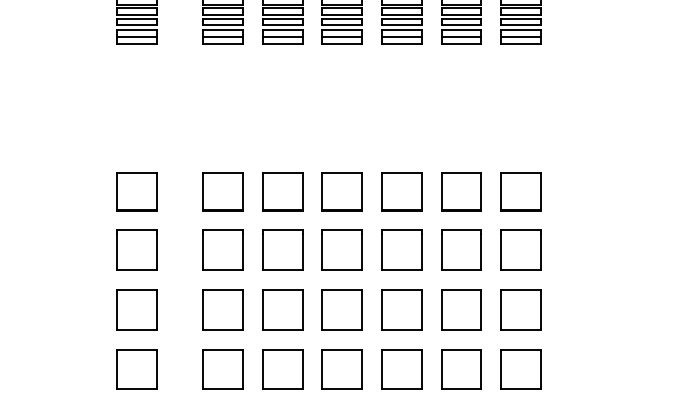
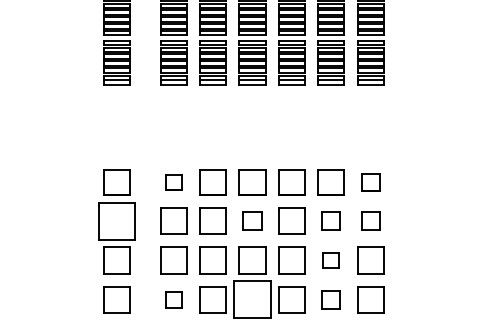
part: (222, 191) -> (173, 182), size x0.6
part: (520, 191) -> (370, 182), size x0.7
part: (136, 249) -> (116, 220), size x1.4
part: (342, 249) -> (252, 220), size x0.7
part: (460, 249) -> (330, 220), size x0.7
part: (520, 249) -> (370, 220), size x0.7
part: (460, 309) -> (330, 260), size x0.6
part: (222, 368) -> (173, 299), size x0.6
part: (342, 368) -> (252, 299), size x1.4
part: (460, 368) -> (330, 299), size x0.7

